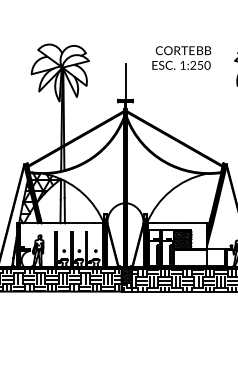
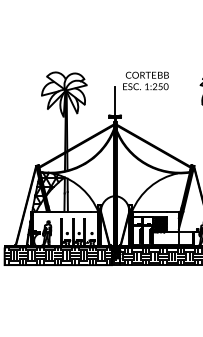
text: (181, 57) -> (145, 80), moved

